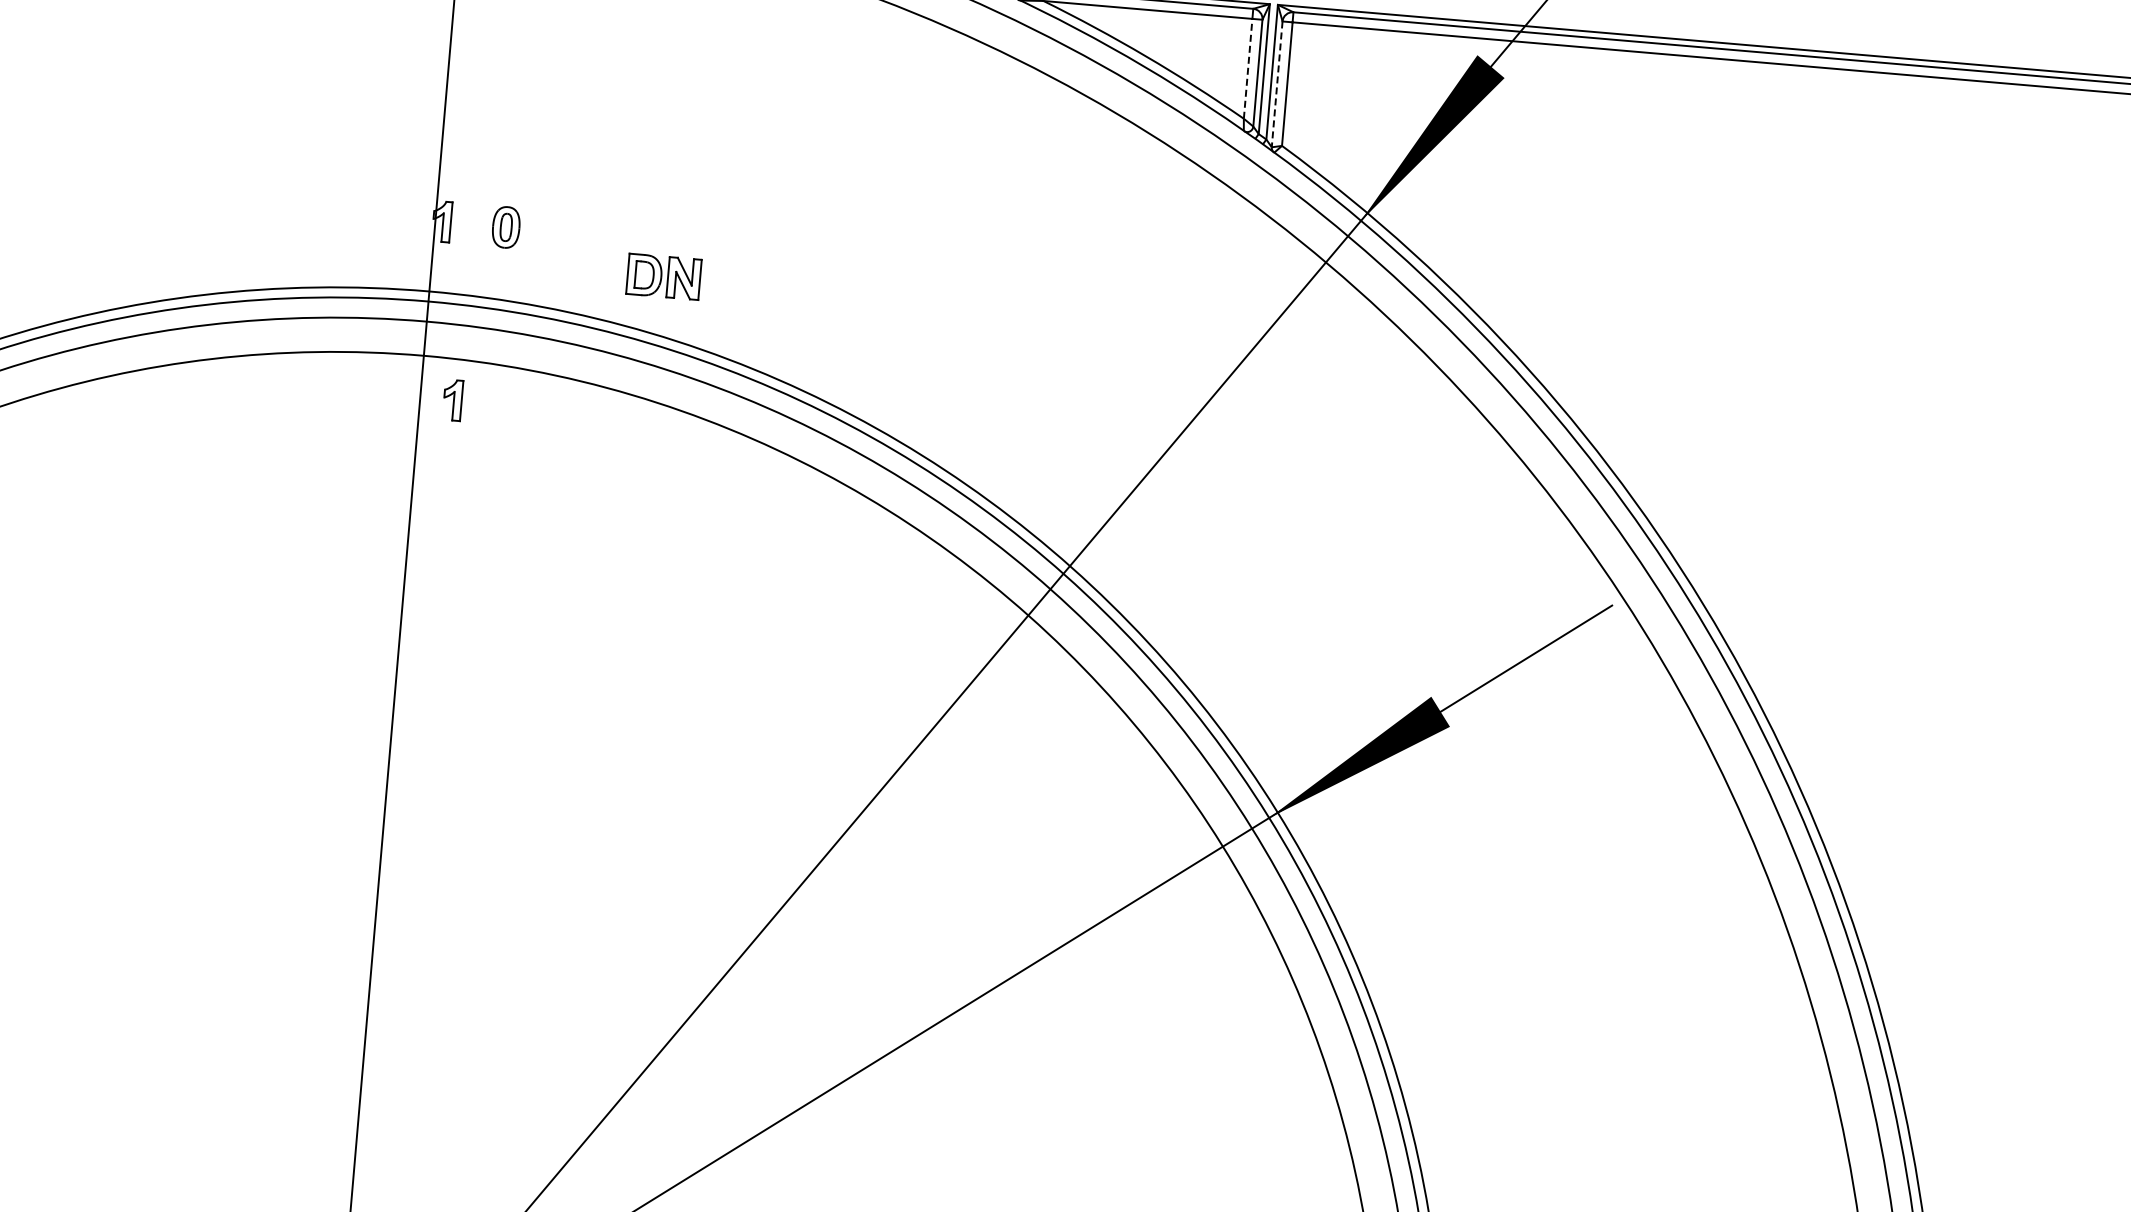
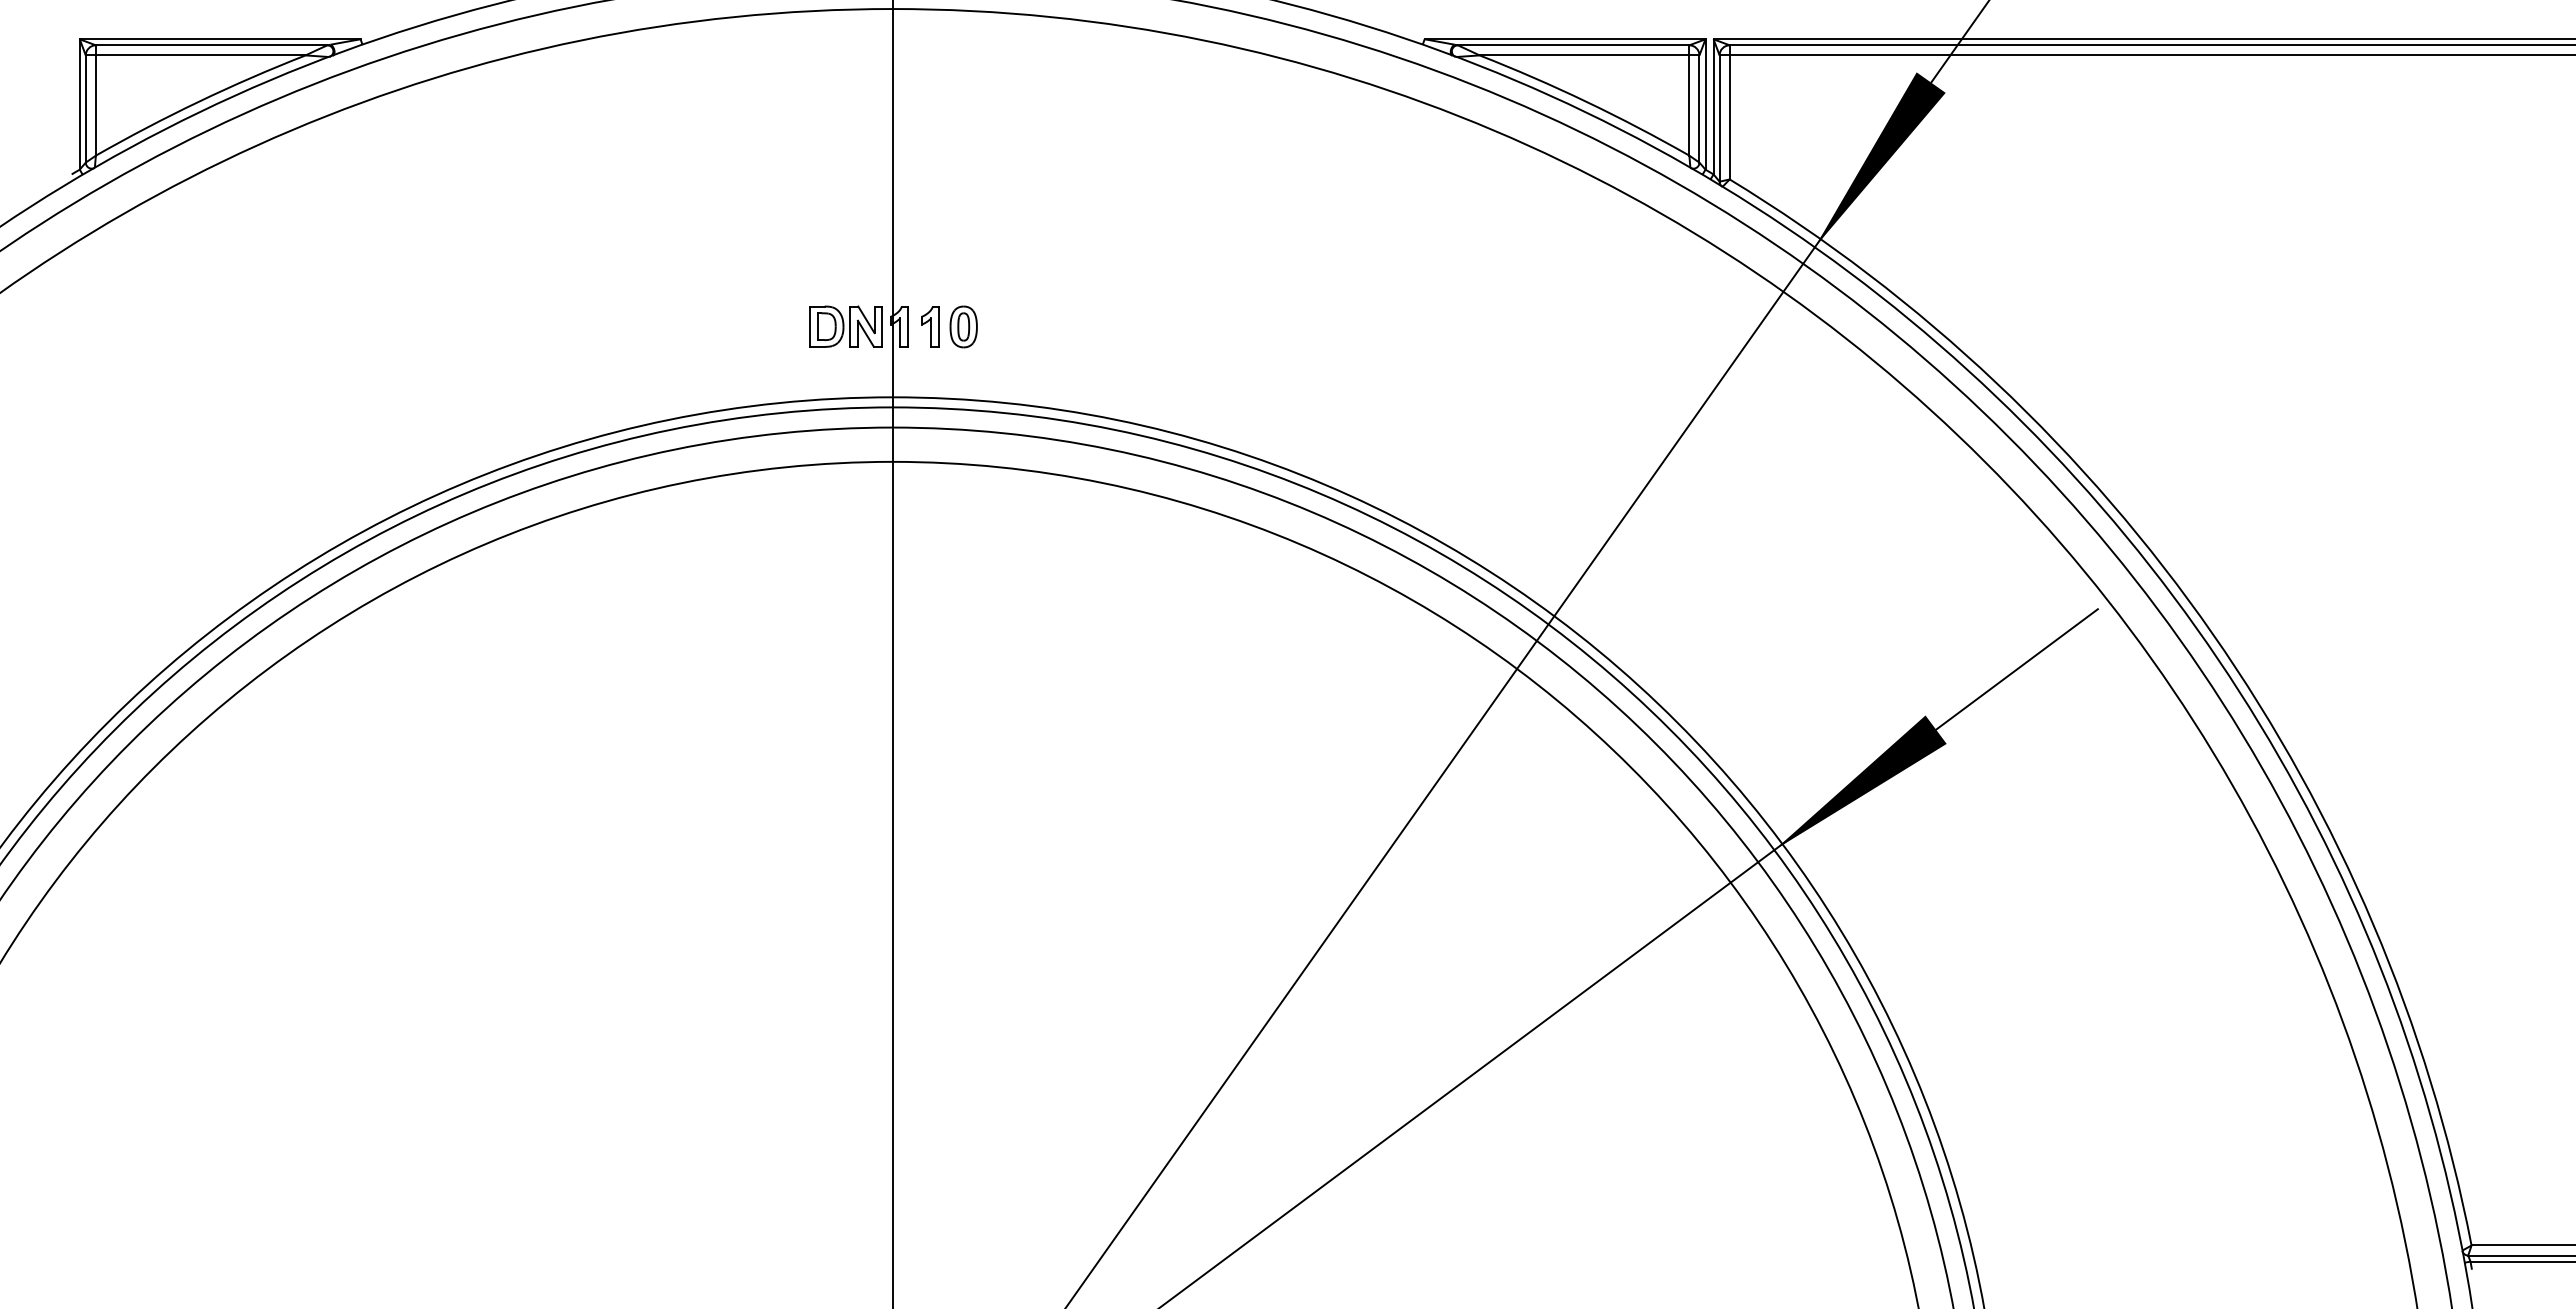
line: (1248, 68) -> (1689, 105), dashed -> solid
line: (1276, 85) -> (1719, 119), dashed -> solid
part: (663, 276) -> (845, 326), moved
part: (453, 400) -> (930, 326), moved

